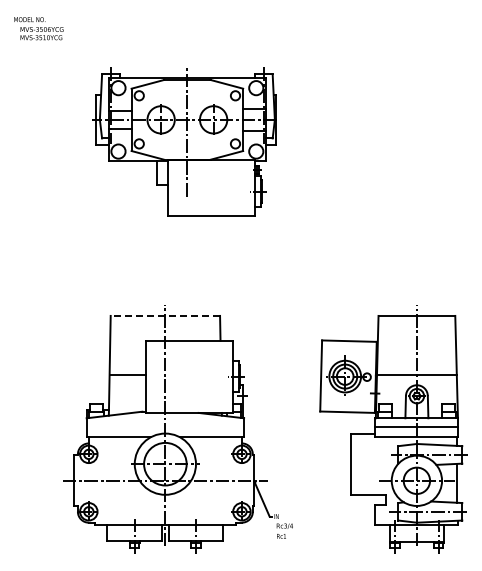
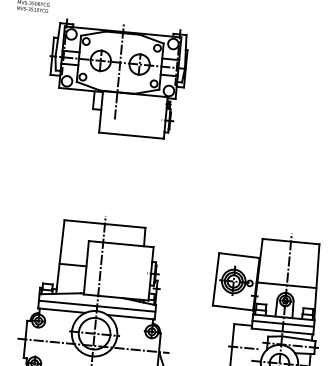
part: (184, 141) -> (116, 78), moved
line: (165, 315) -> (105, 223), dashed -> solid
line: (165, 427) -> (97, 306), added
line: (367, 464) -> (244, 348), added

